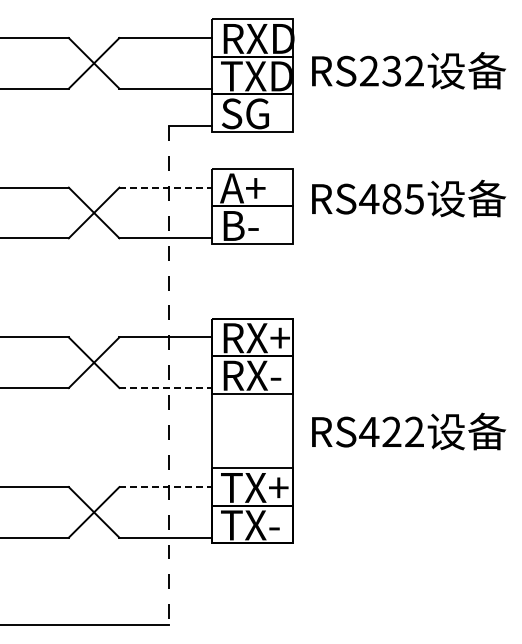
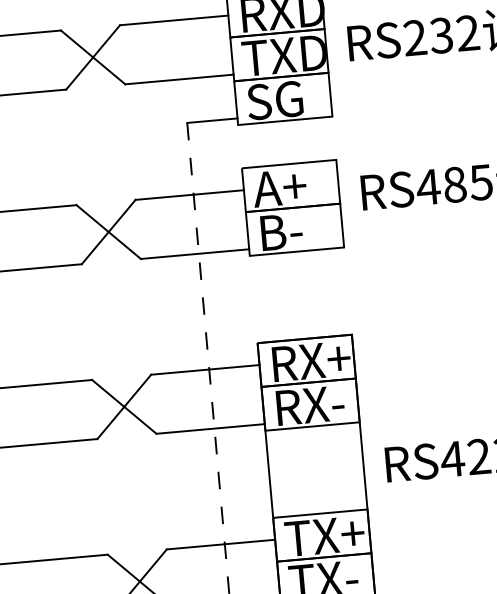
line: (166, 187) -> (190, 194), dashed -> solid
line: (166, 388) -> (211, 429), dashed -> solid
line: (166, 487) -> (221, 545), dashed -> solid

